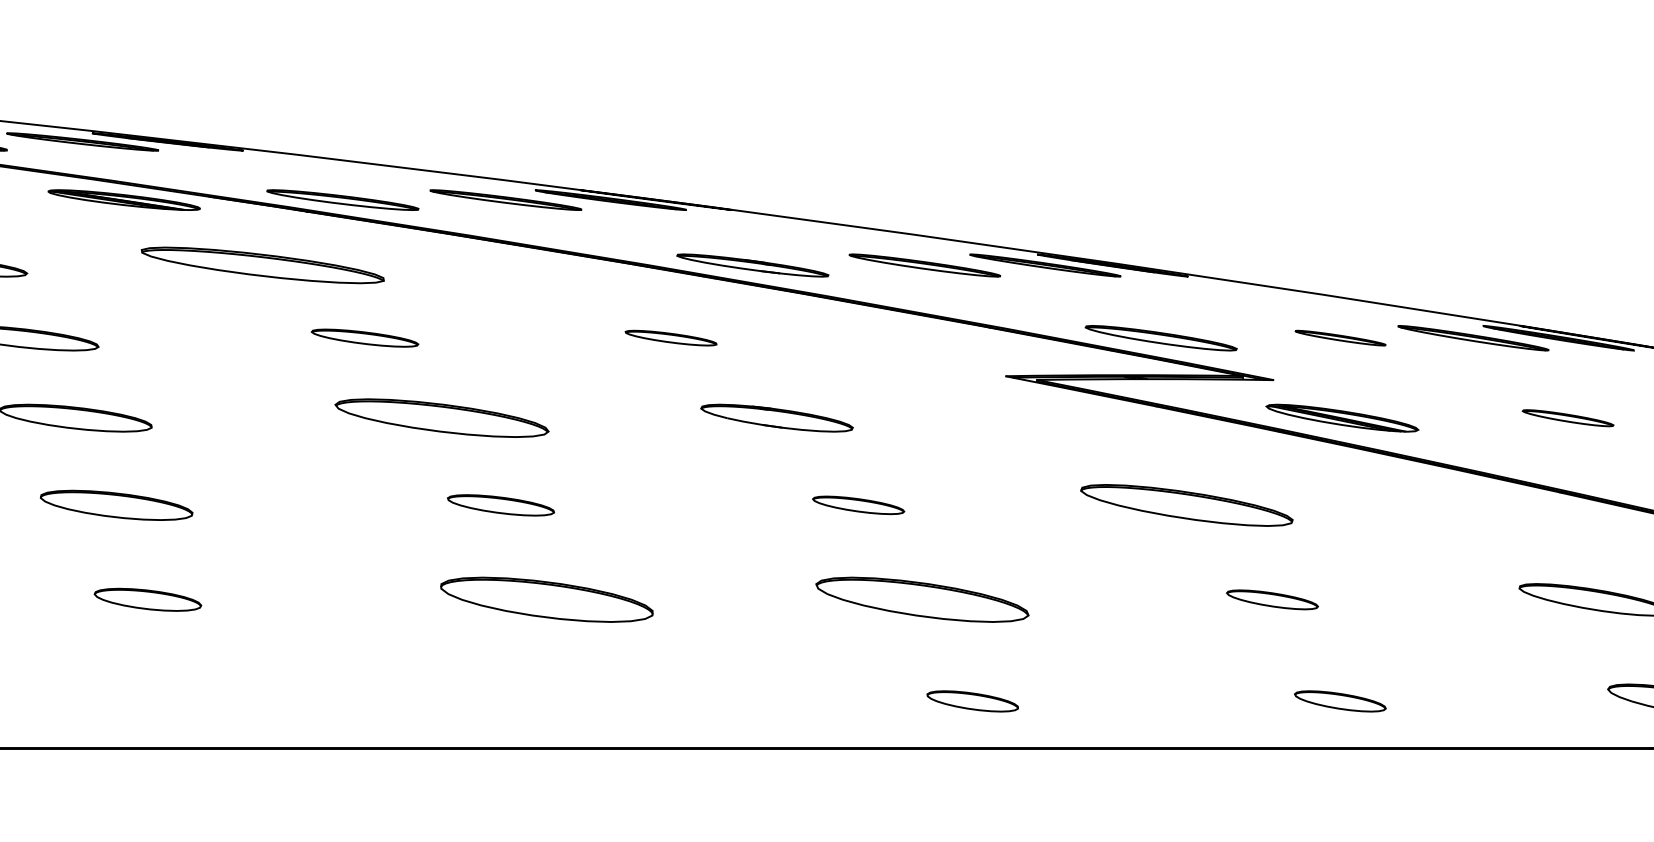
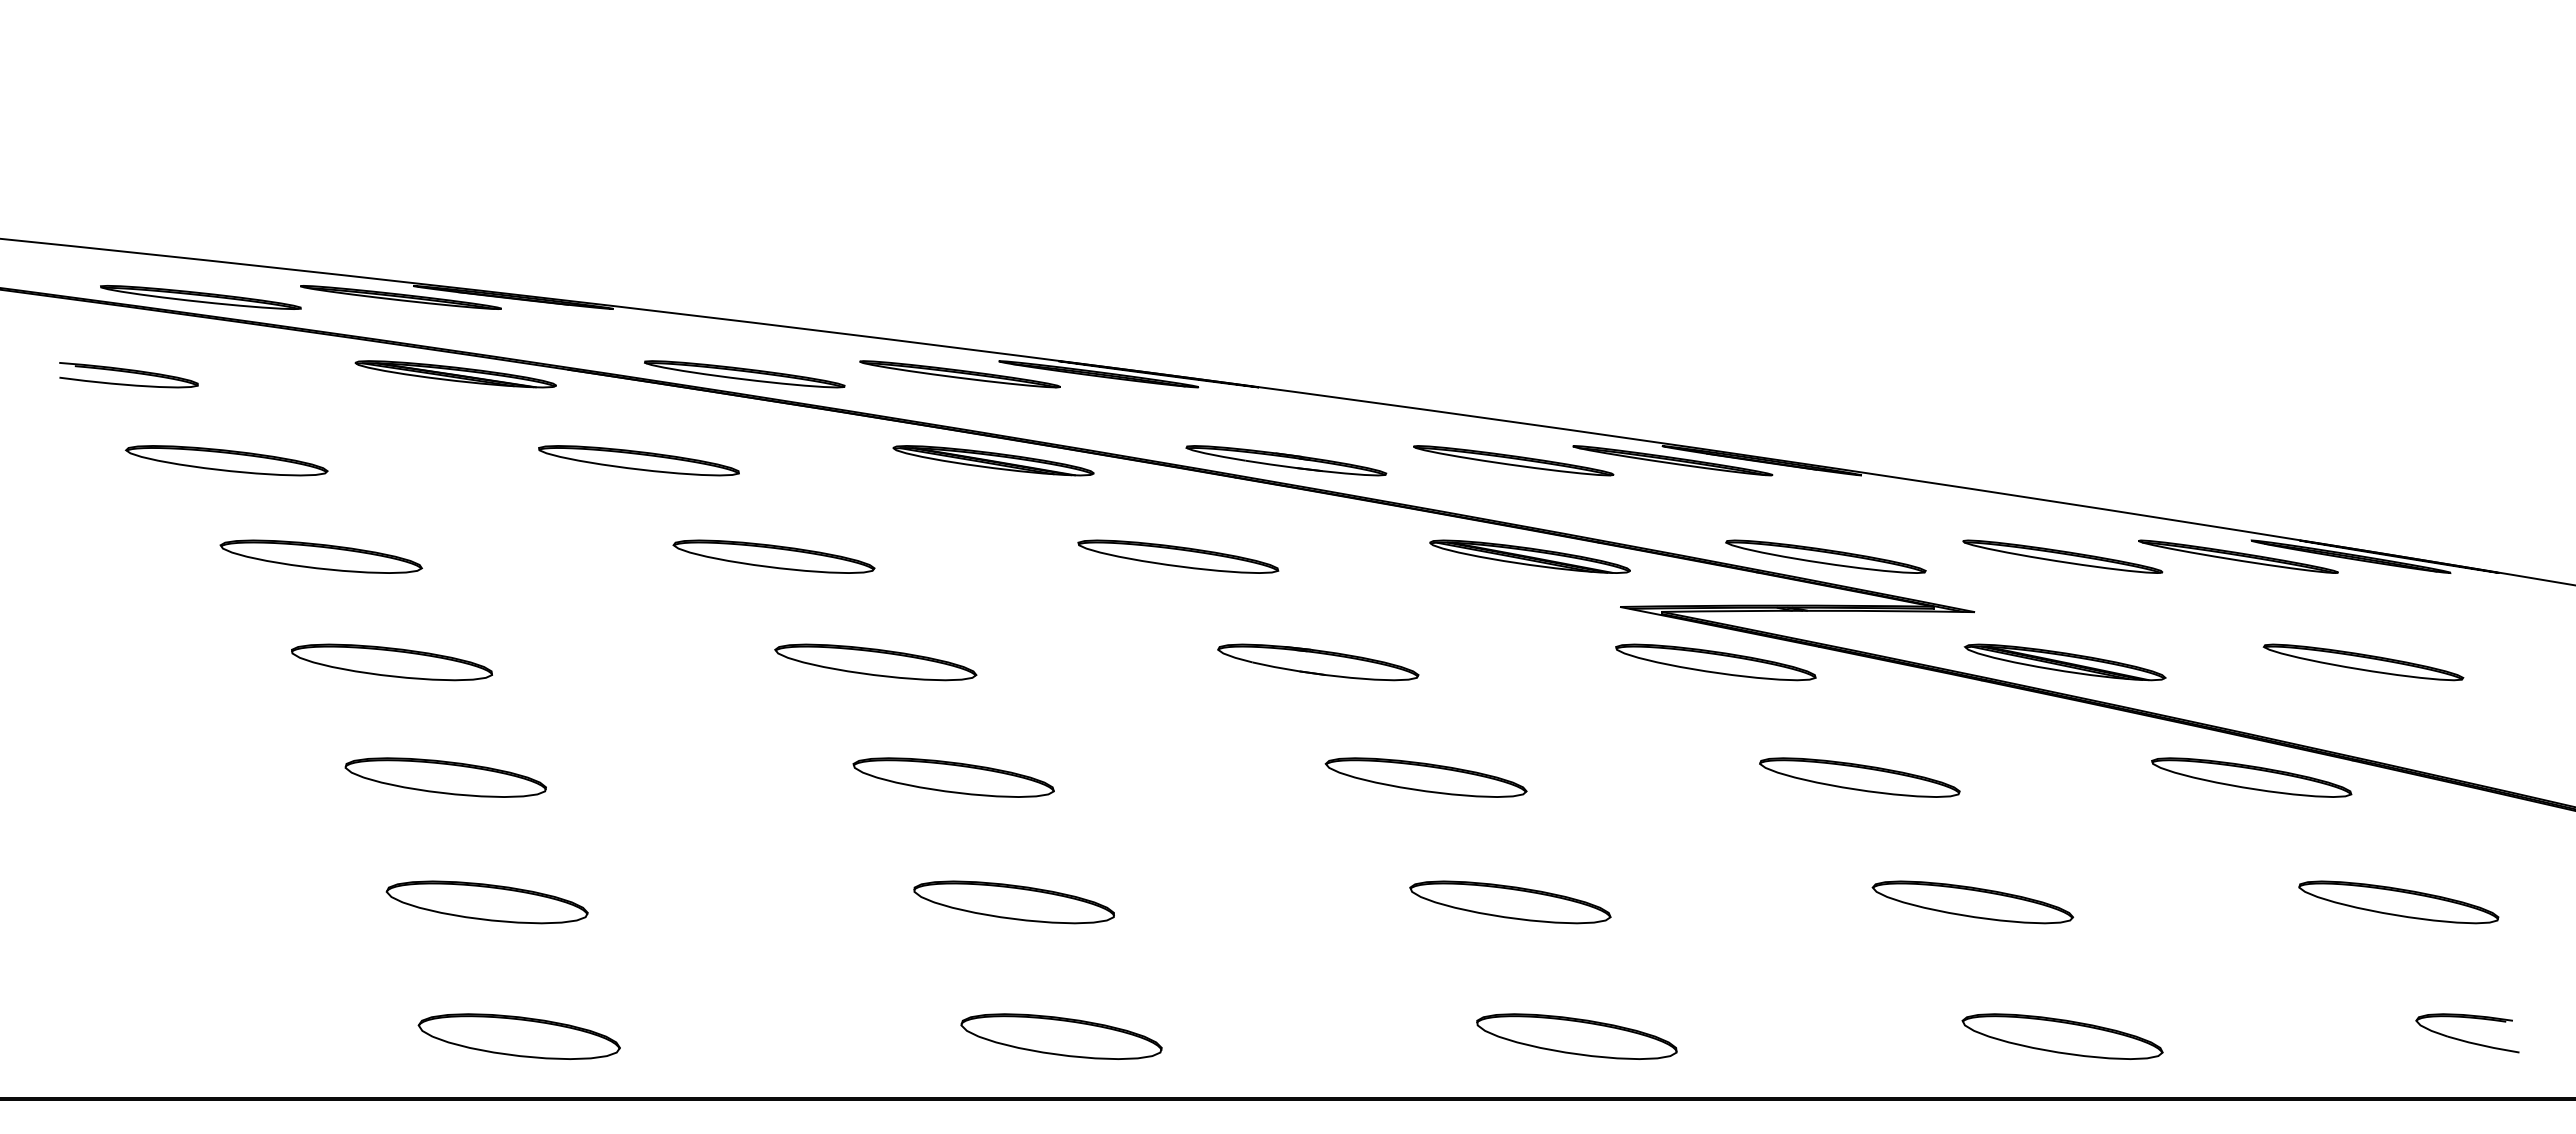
part: (262, 265) -> (638, 460), size x0.62
part: (531, 265) -> (993, 460), added
part: (364, 338) -> (773, 556), size x1.43
part: (671, 338) -> (1178, 556), size x1.67
part: (936, 338) -> (1529, 556), added
part: (1340, 338) -> (2062, 556), size x1.67
part: (441, 418) -> (875, 662), size x0.71
part: (1077, 418) -> (1715, 662), added
part: (1568, 418) -> (2363, 662), size x1.67
part: (500, 505) -> (953, 777), size x1.43
part: (858, 505) -> (1425, 777), size x1.67
part: (1186, 505) -> (1859, 777), size x0.71
part: (1483, 505) -> (2251, 777), added
part: (147, 599) -> (486, 902), size x1.43
part: (546, 599) -> (1013, 902), size x0.71
part: (922, 599) -> (1510, 902), size x0.71
part: (1272, 599) -> (1972, 902), size x1.67
part: (171, 701) -> (518, 1036), added
part: (582, 701) -> (1061, 1036), added
part: (972, 701) -> (1576, 1036), size x1.67
part: (1340, 701) -> (2062, 1036), size x1.67

